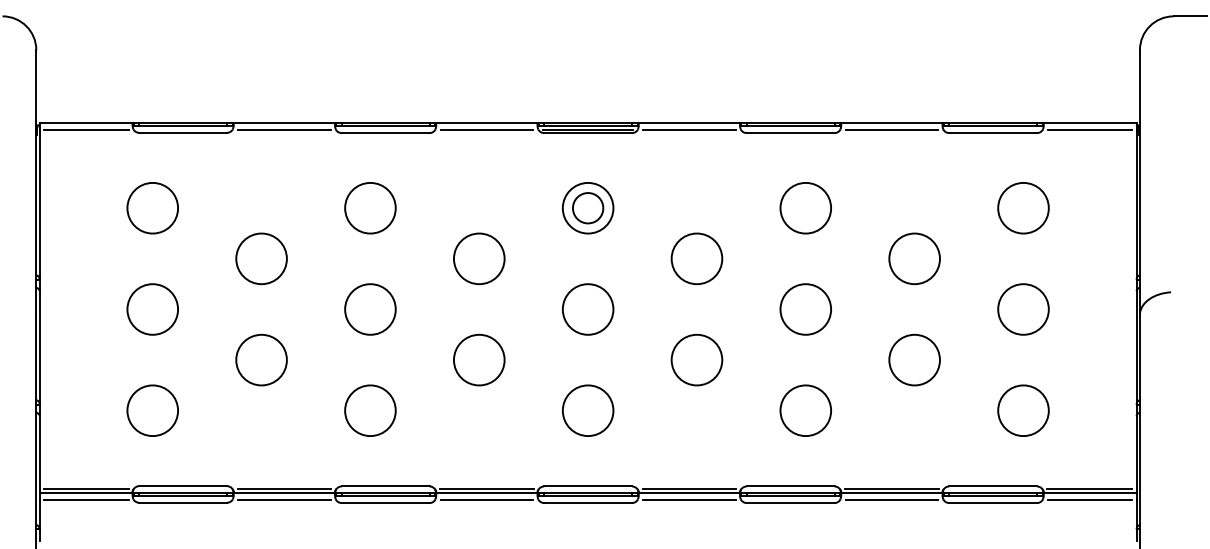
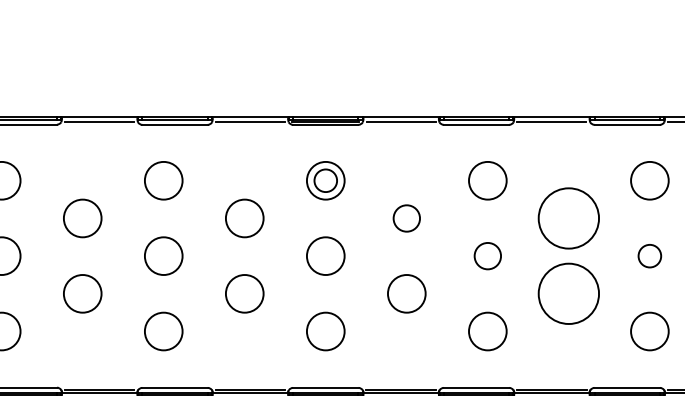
circle: (696, 258) -> (406, 218), size x0.7
circle: (914, 258) -> (568, 218), size x1.6
circle: (805, 309) -> (487, 256), size x0.7
circle: (1023, 309) -> (649, 256), size x0.6
circle: (914, 359) -> (568, 293), size x1.6

